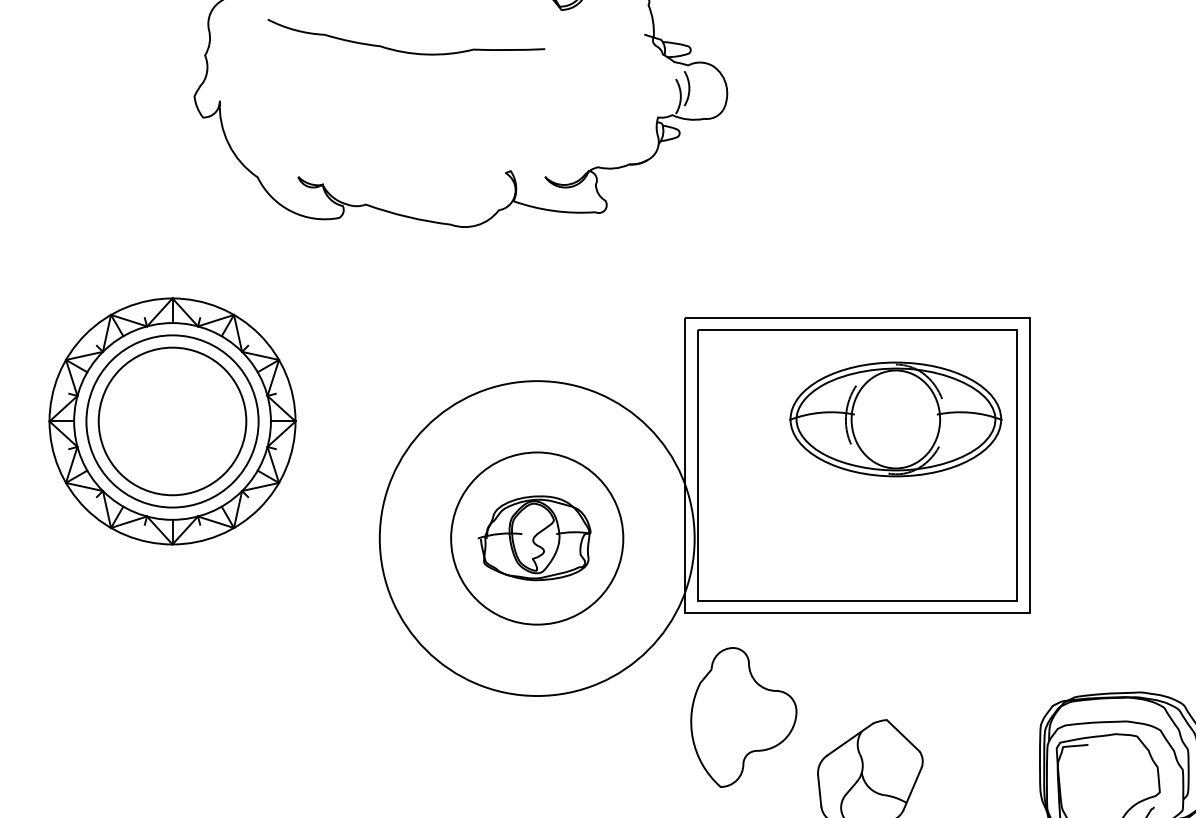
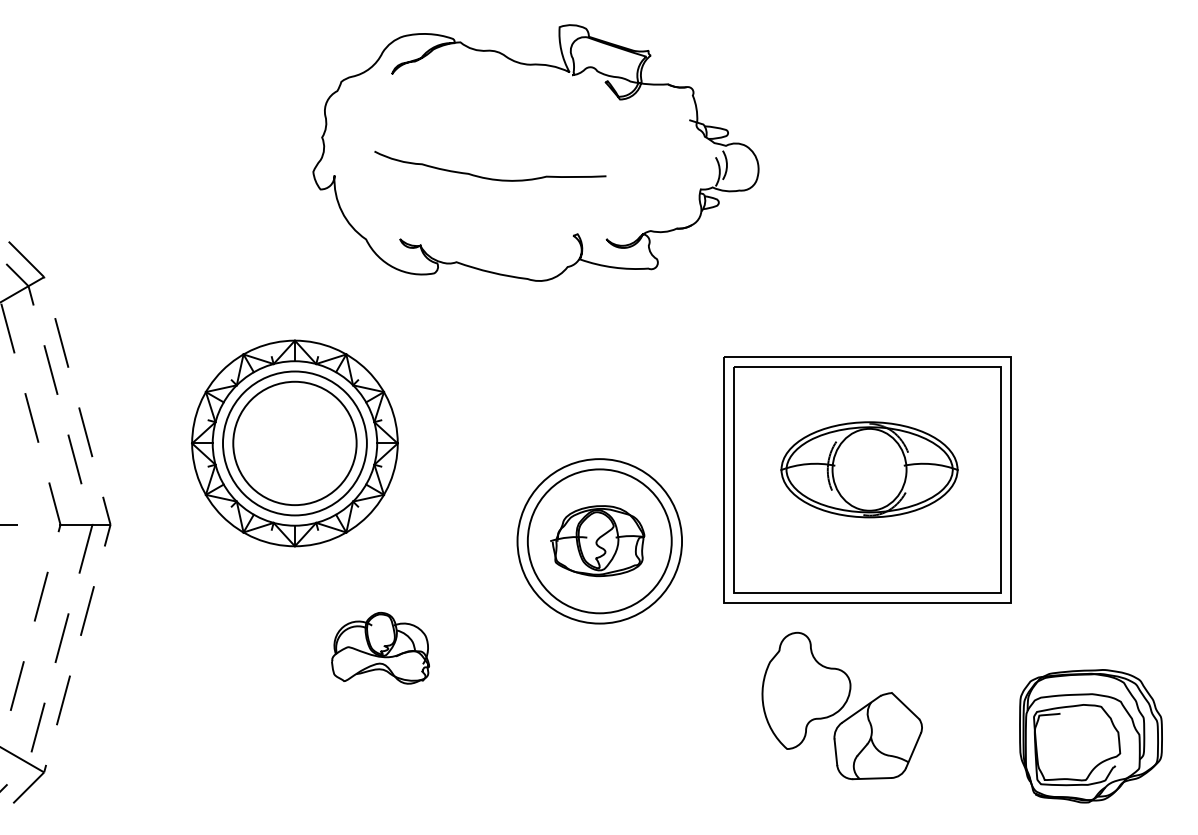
curve: (404, 50) -> (488, 177), moved
part: (895, 419) -> (869, 469), moved
circle: (536, 538) -> (599, 541), size x0.62
part: (274, 666) -> (380, 648), added
part: (743, 717) -> (806, 690), moved

